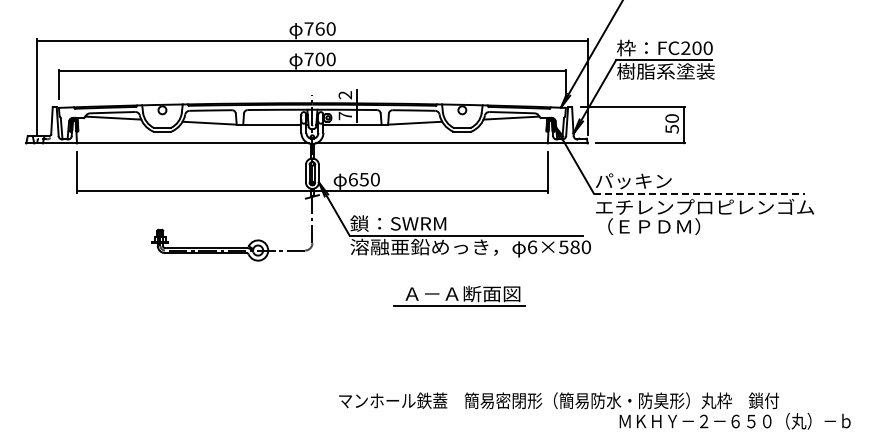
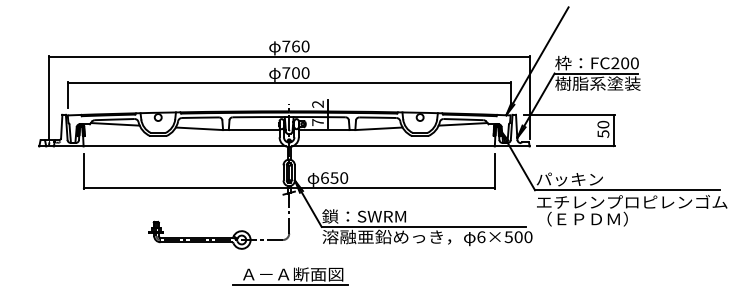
line: (699, 193) -> (627, 190), dashed -> solid
text: (574, 247) -> (518, 237), 6×580 -> 6×500
part: (459, 295) -> (290, 275), moved

